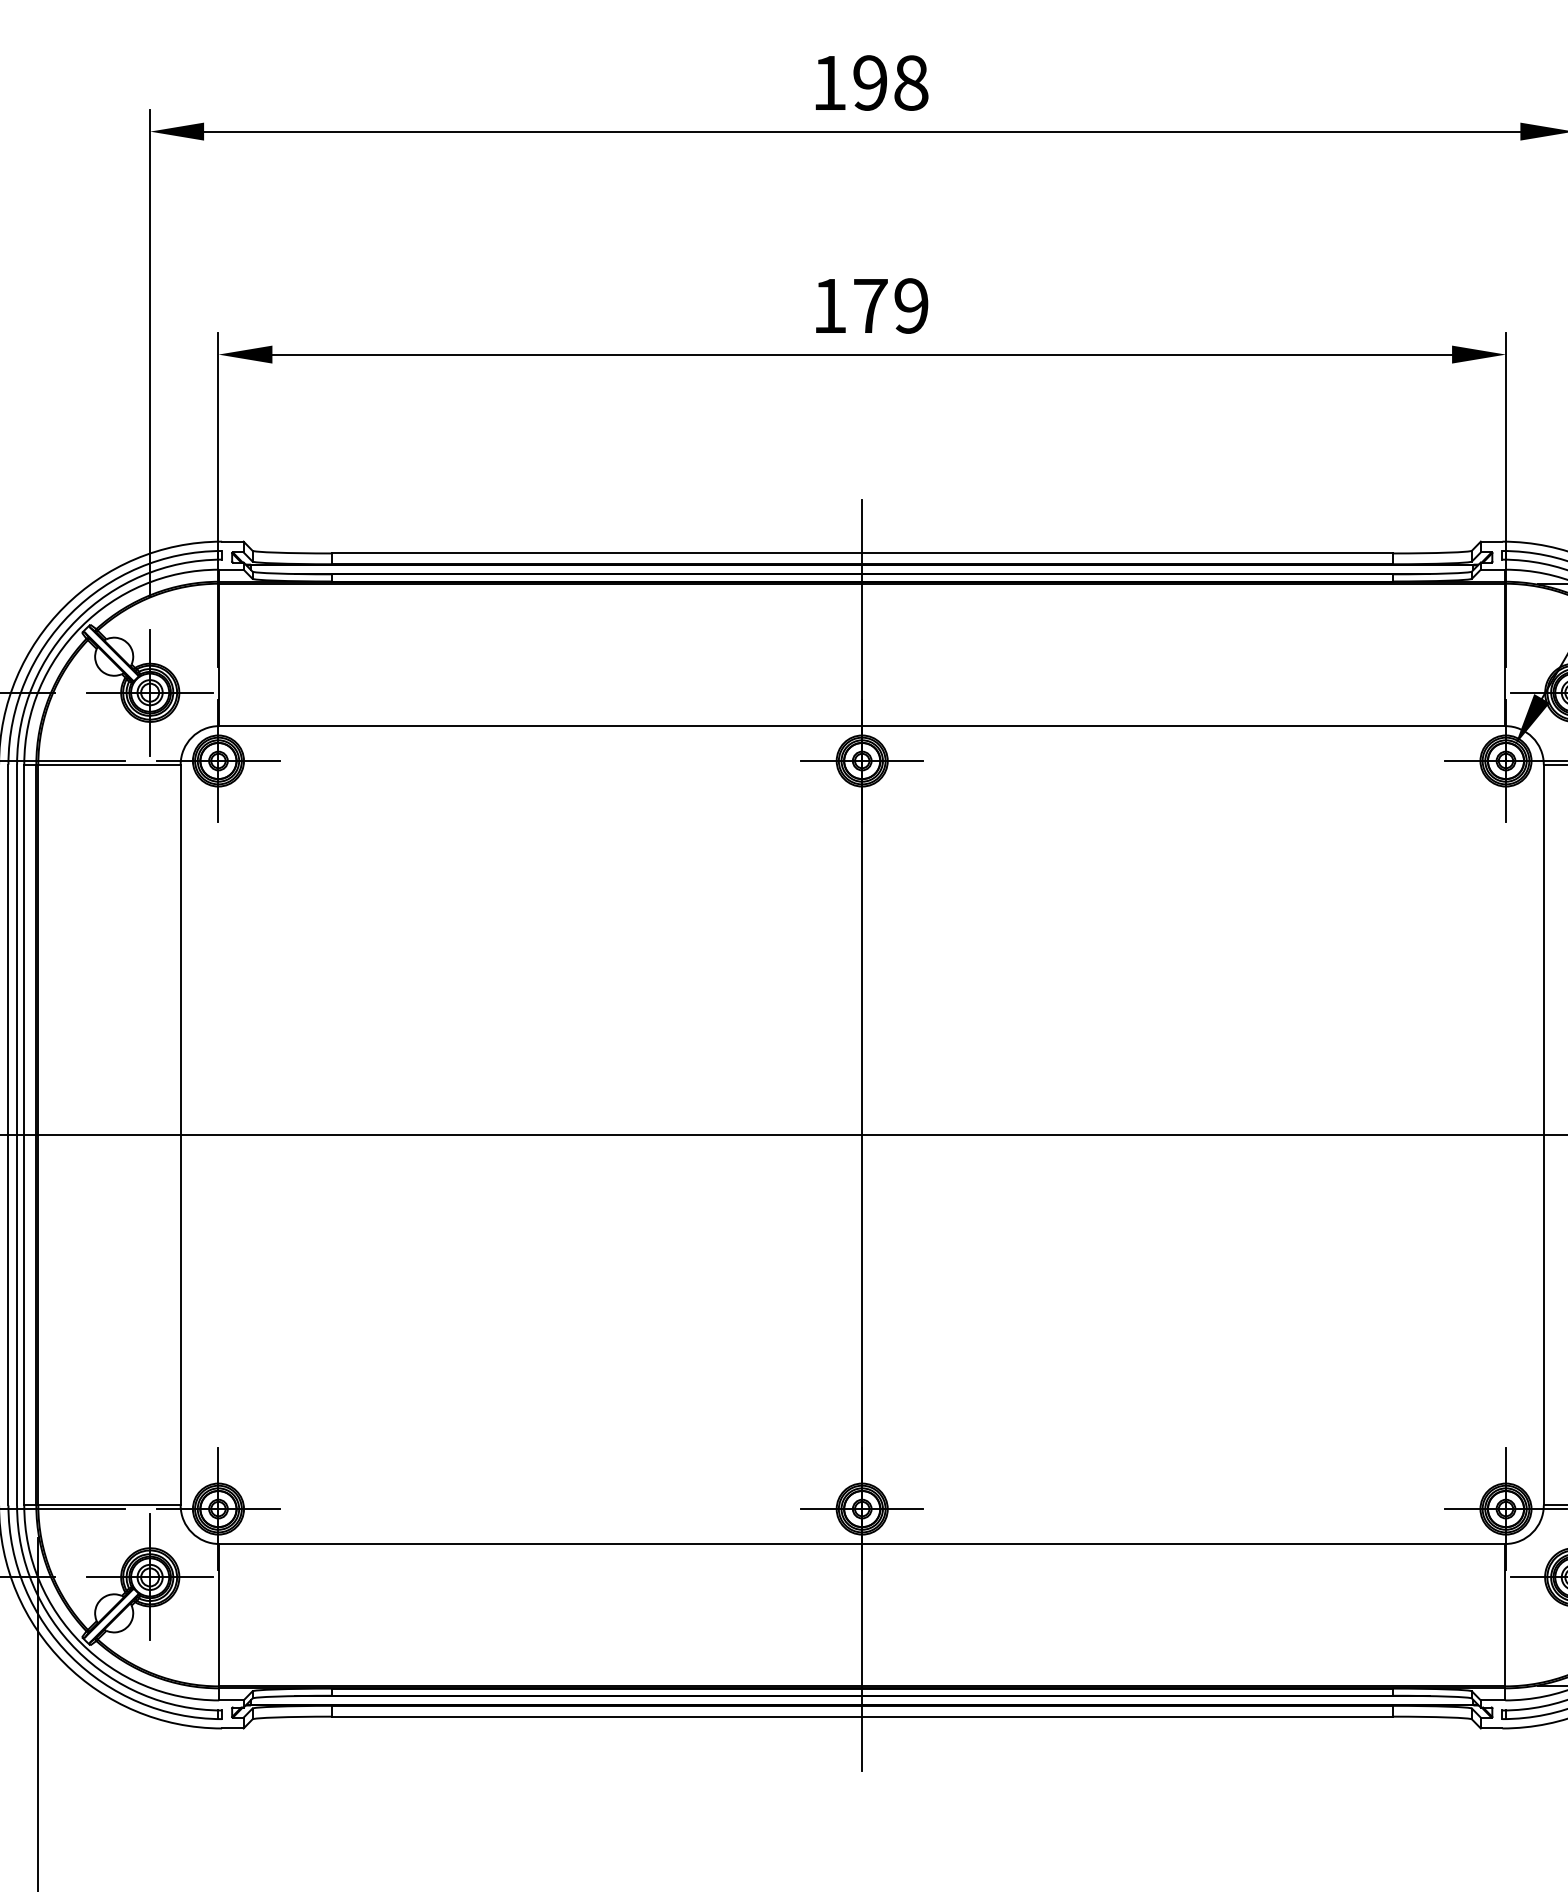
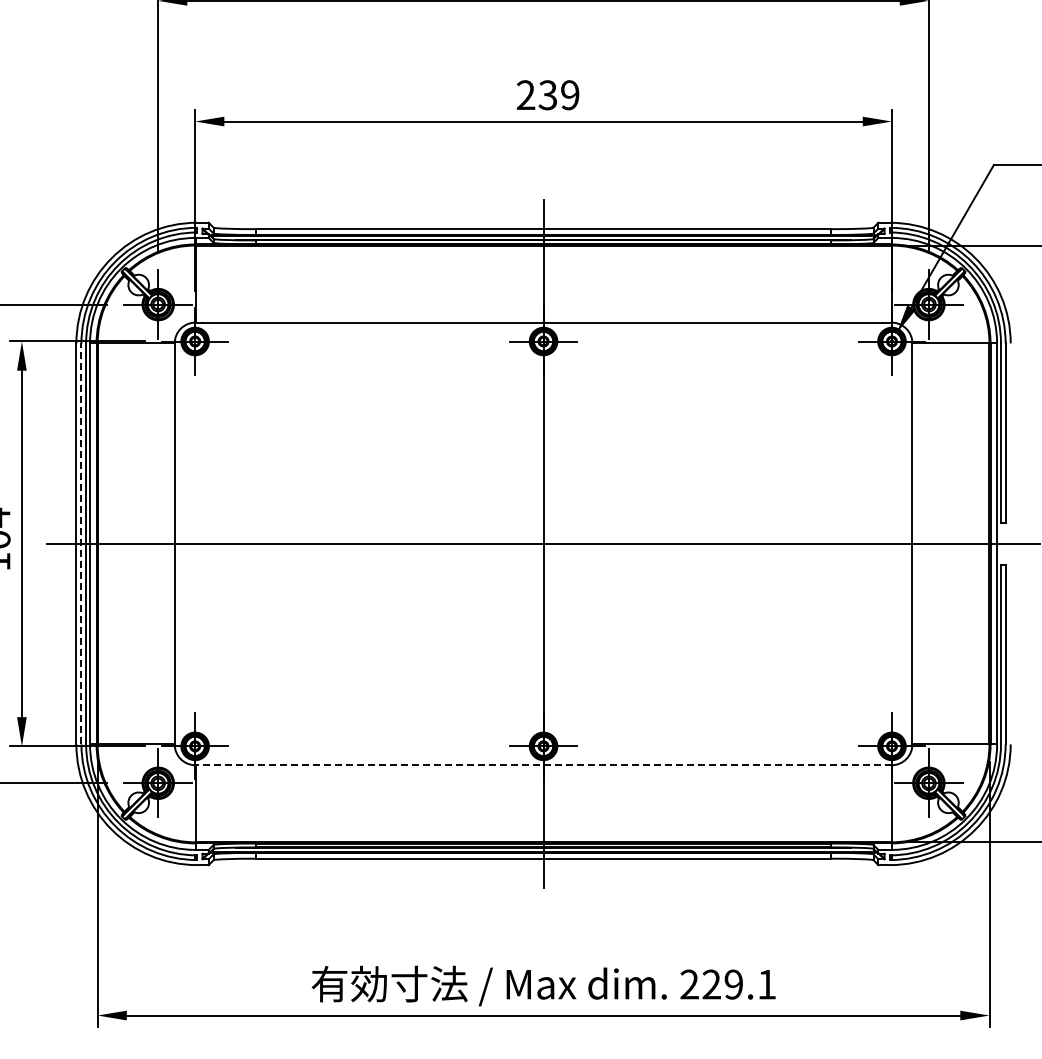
text: (849, 306) -> (536, 95), 179 -> 239
line: (8, 1134) -> (81, 543), solid -> dashed
line: (862, 1544) -> (543, 765), solid -> dashed

